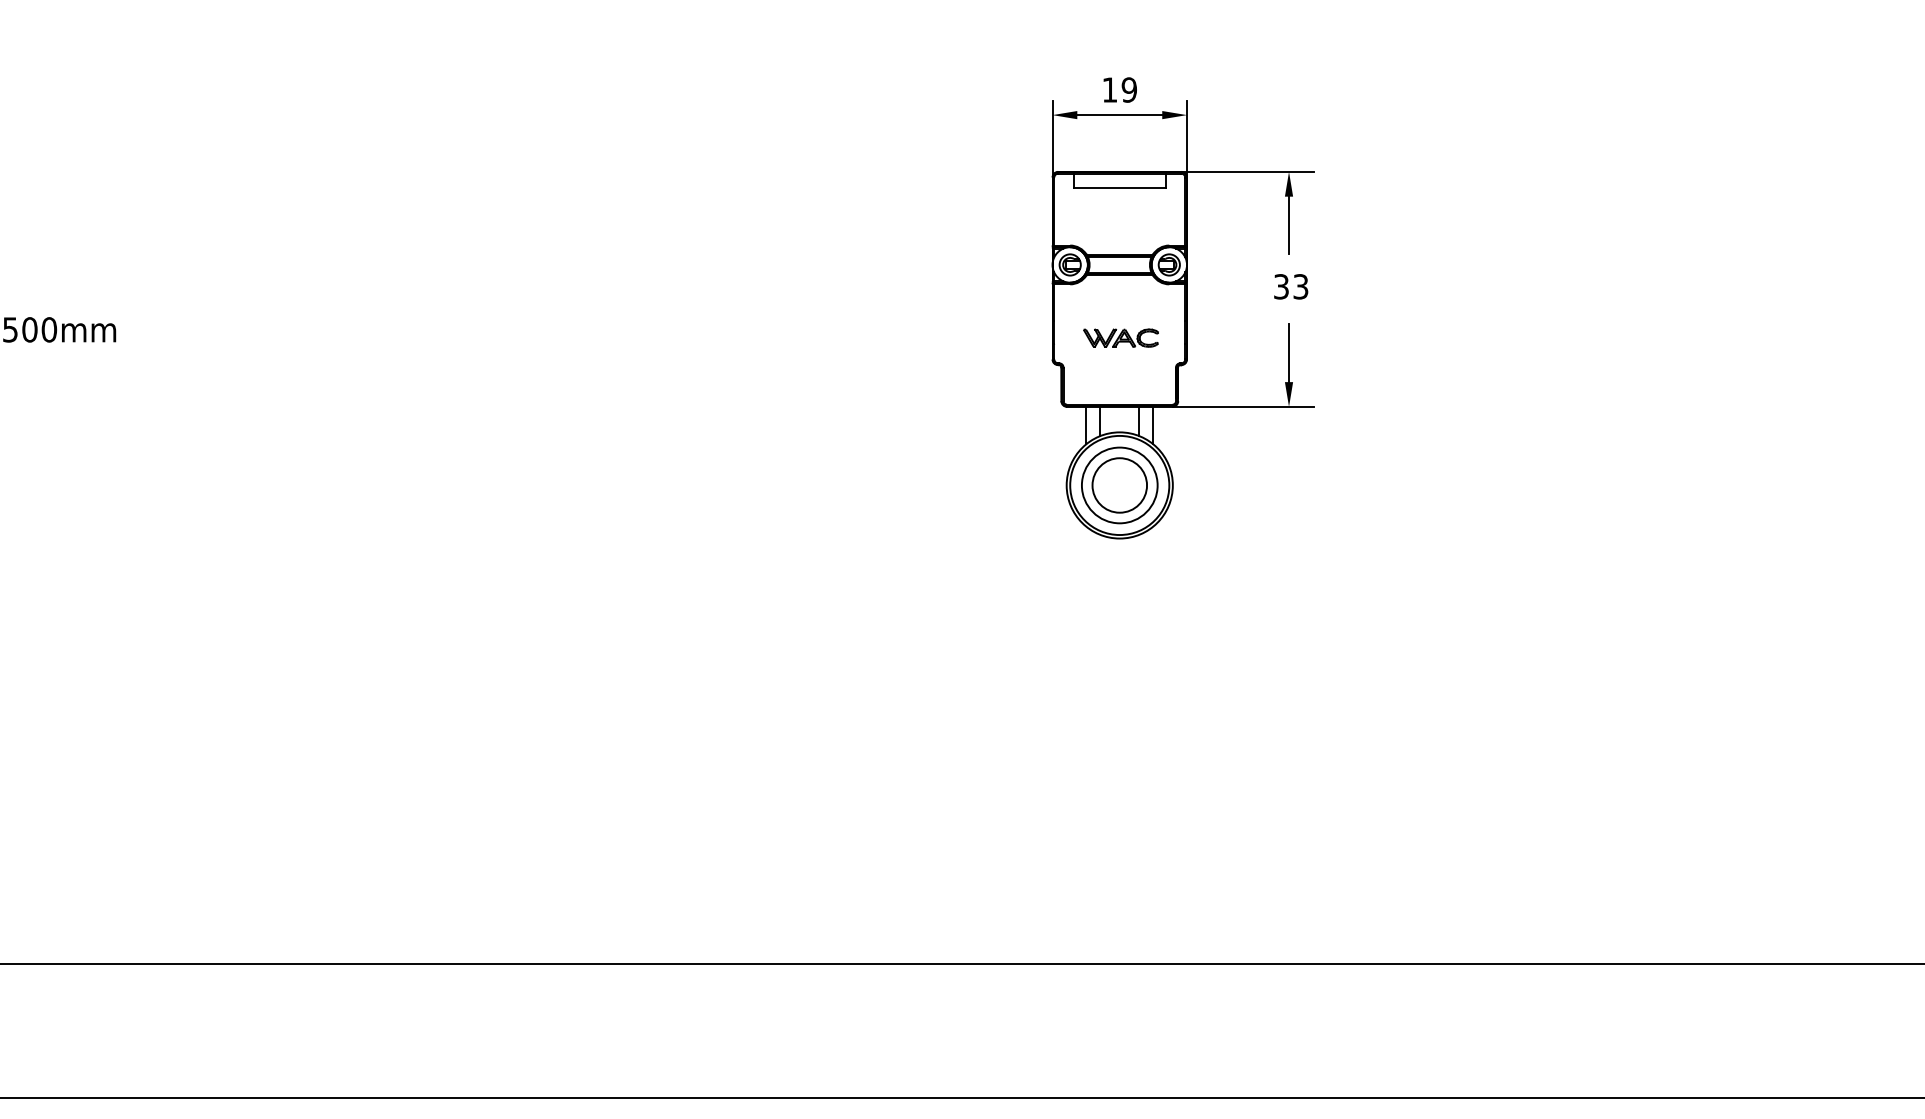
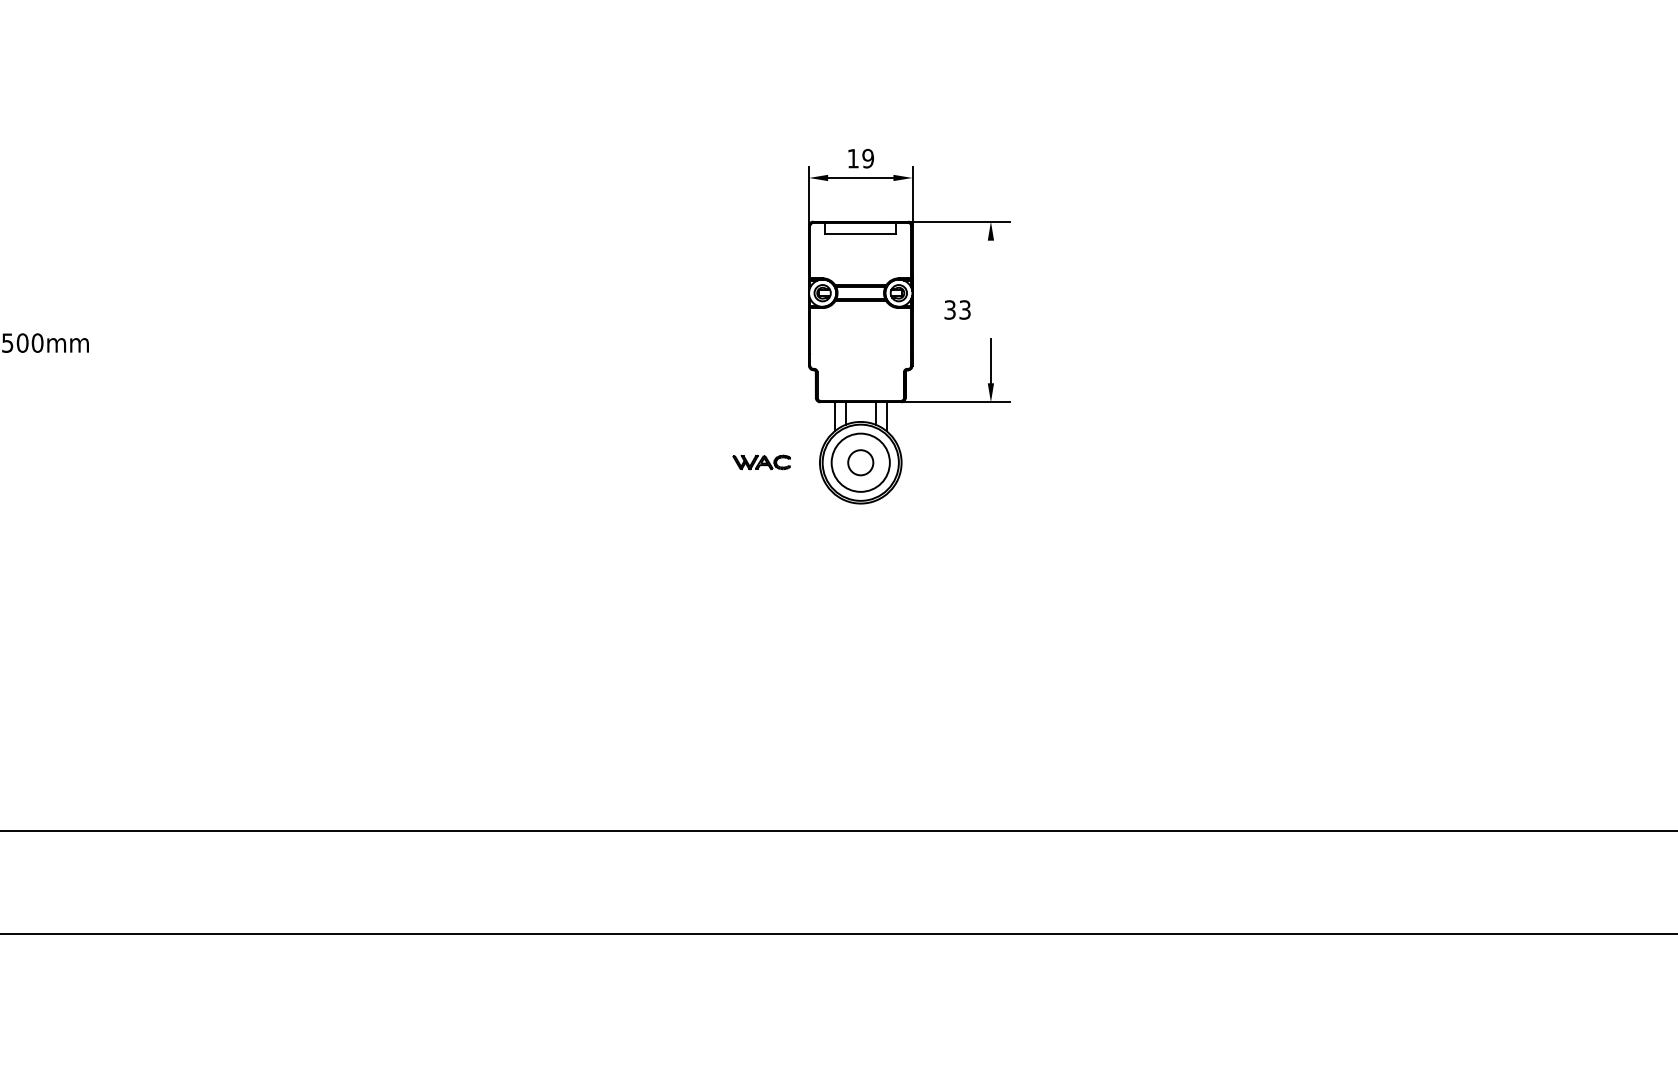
line: (1288, 225) -> (990, 262), removed
text: (1291, 286) -> (957, 309), moved
part: (1120, 338) -> (761, 462), moved
circle: (1119, 485) -> (860, 462), size x0.6

